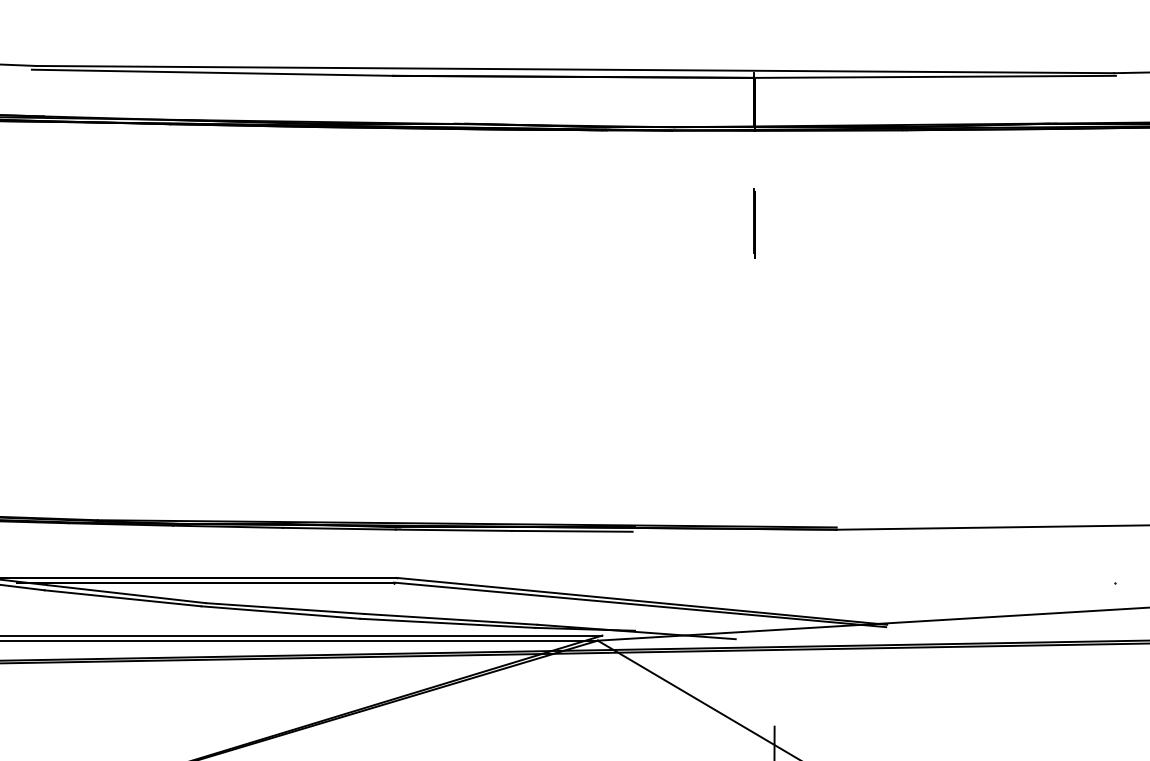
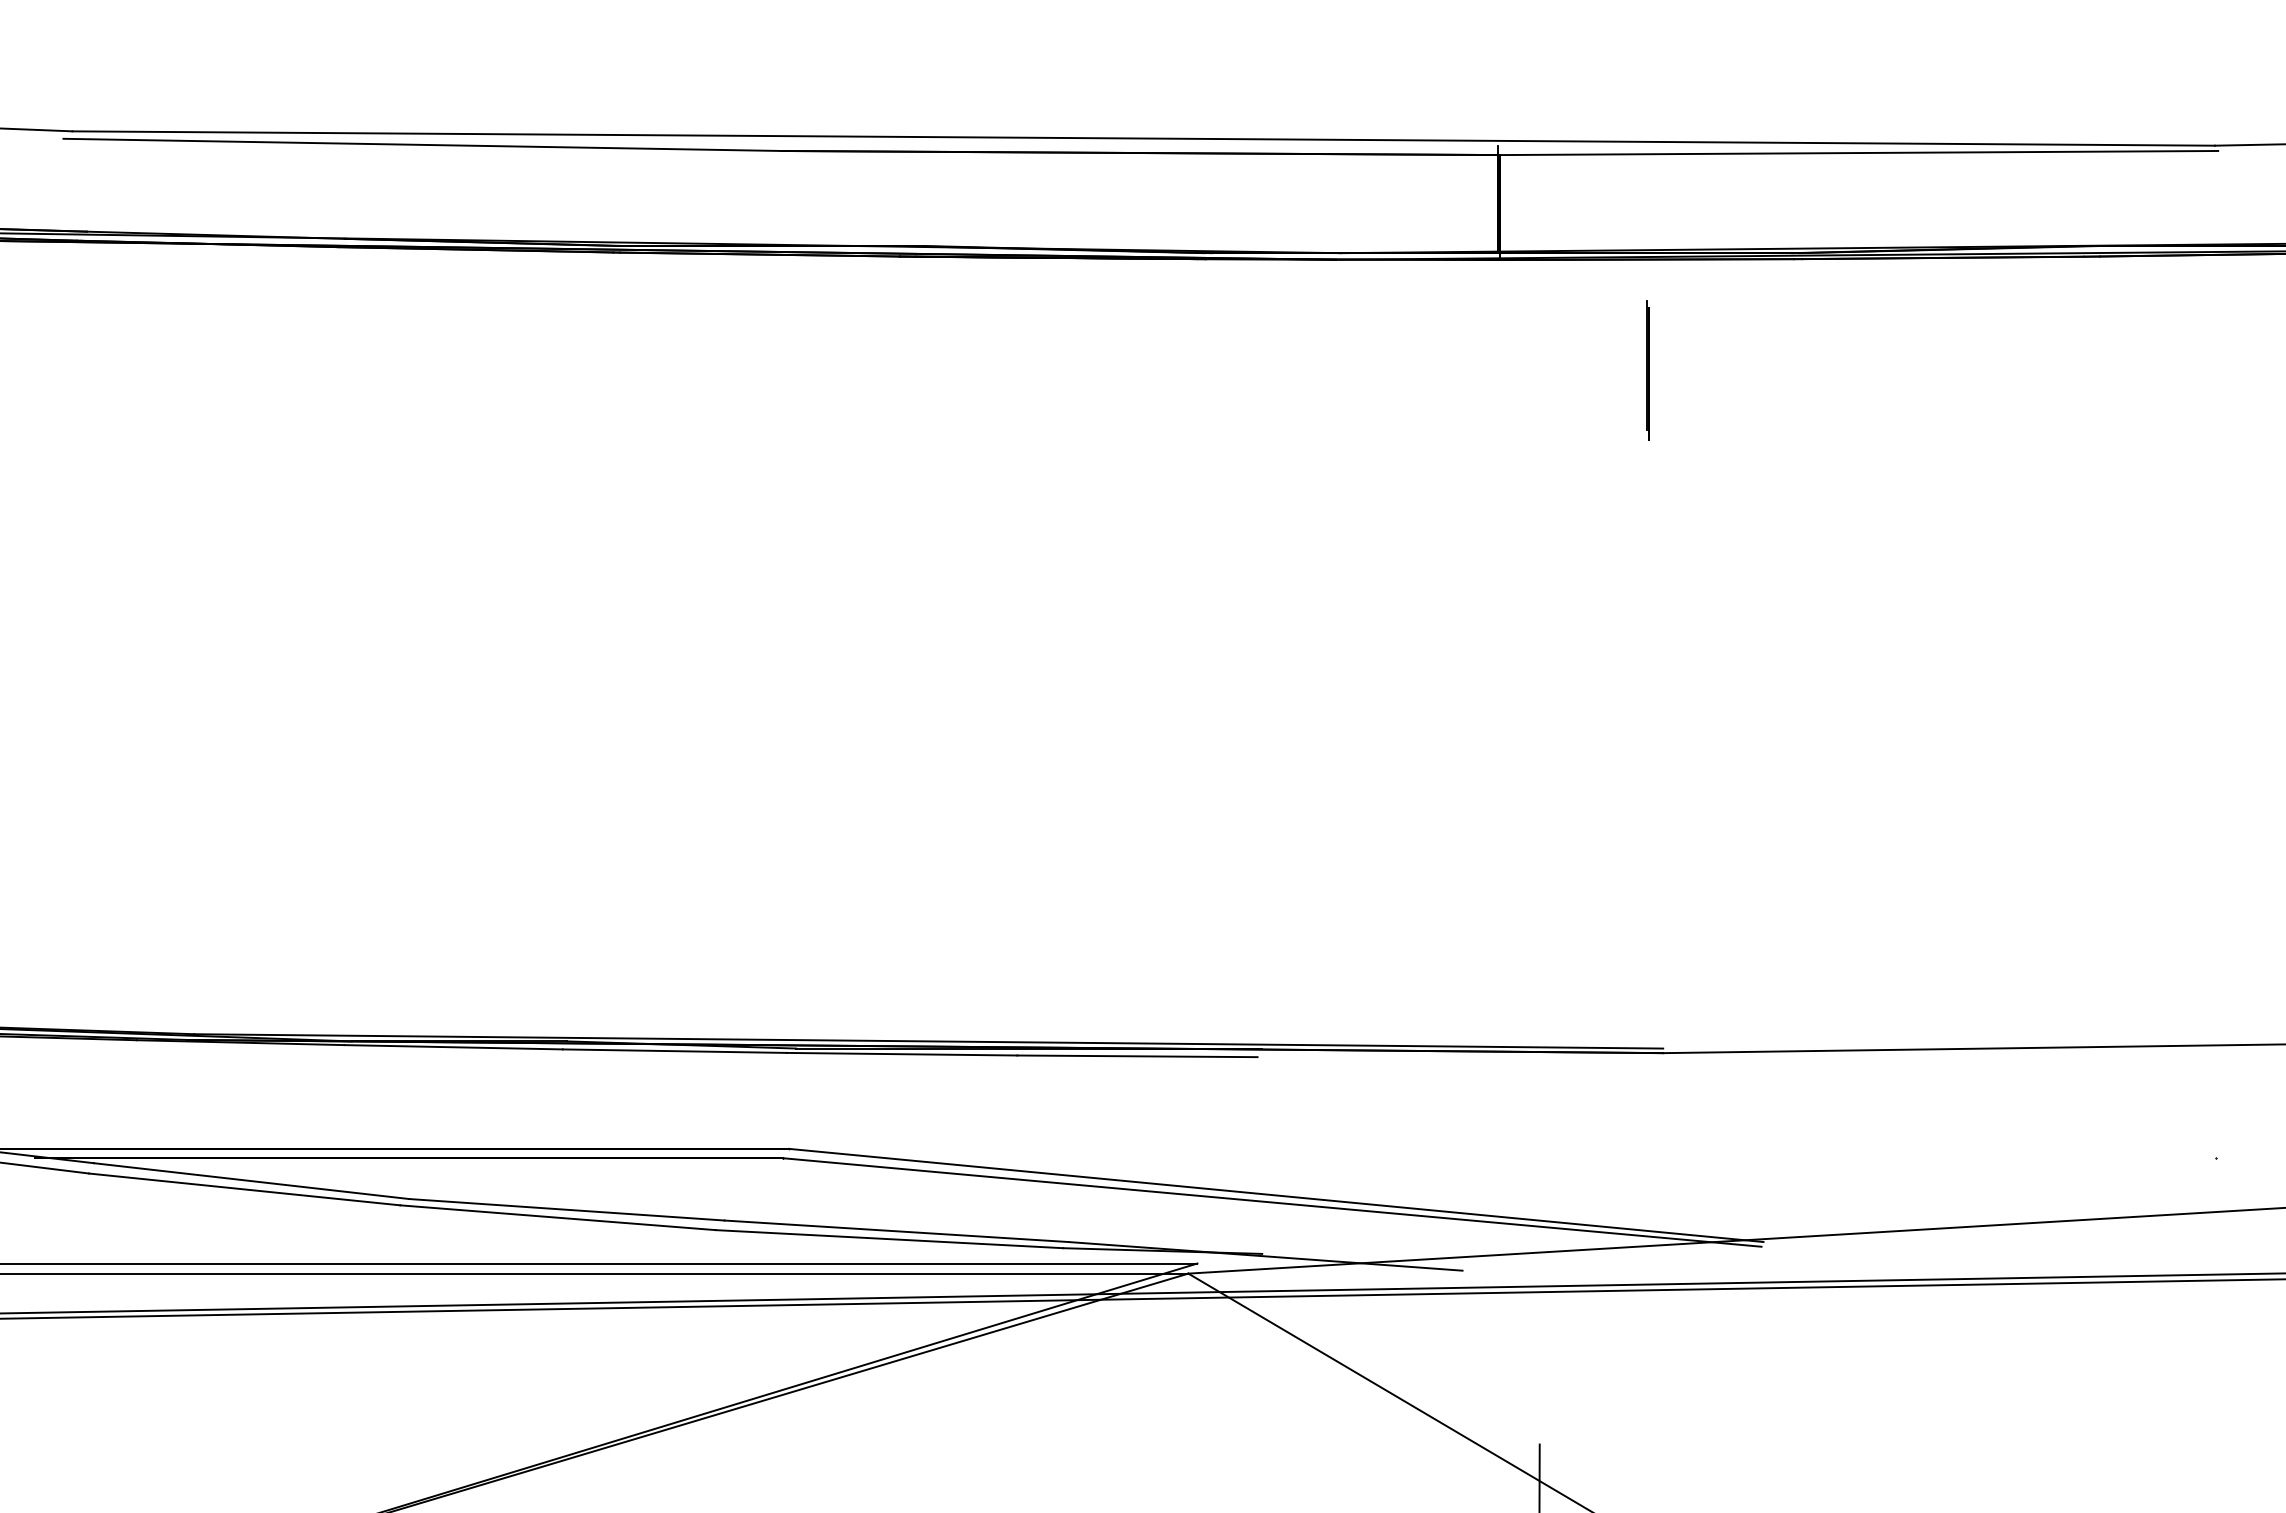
line: (754, 223) -> (1648, 370), moved

